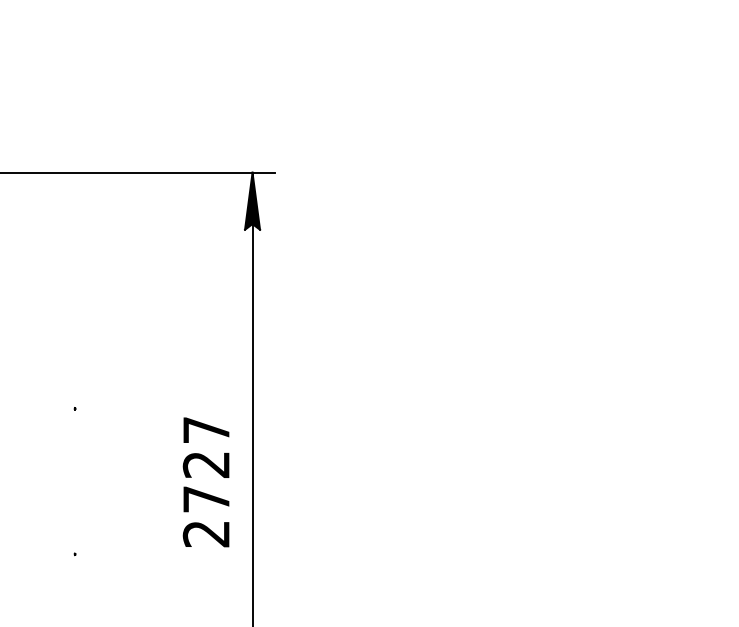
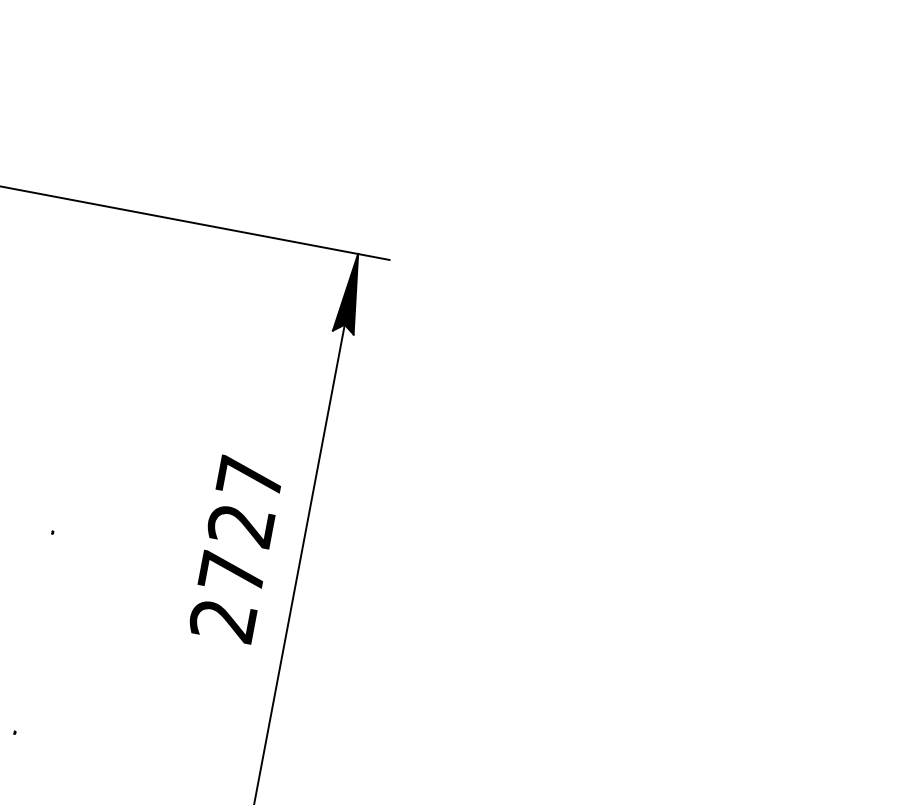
text: (205, 482) -> (235, 549), moved

